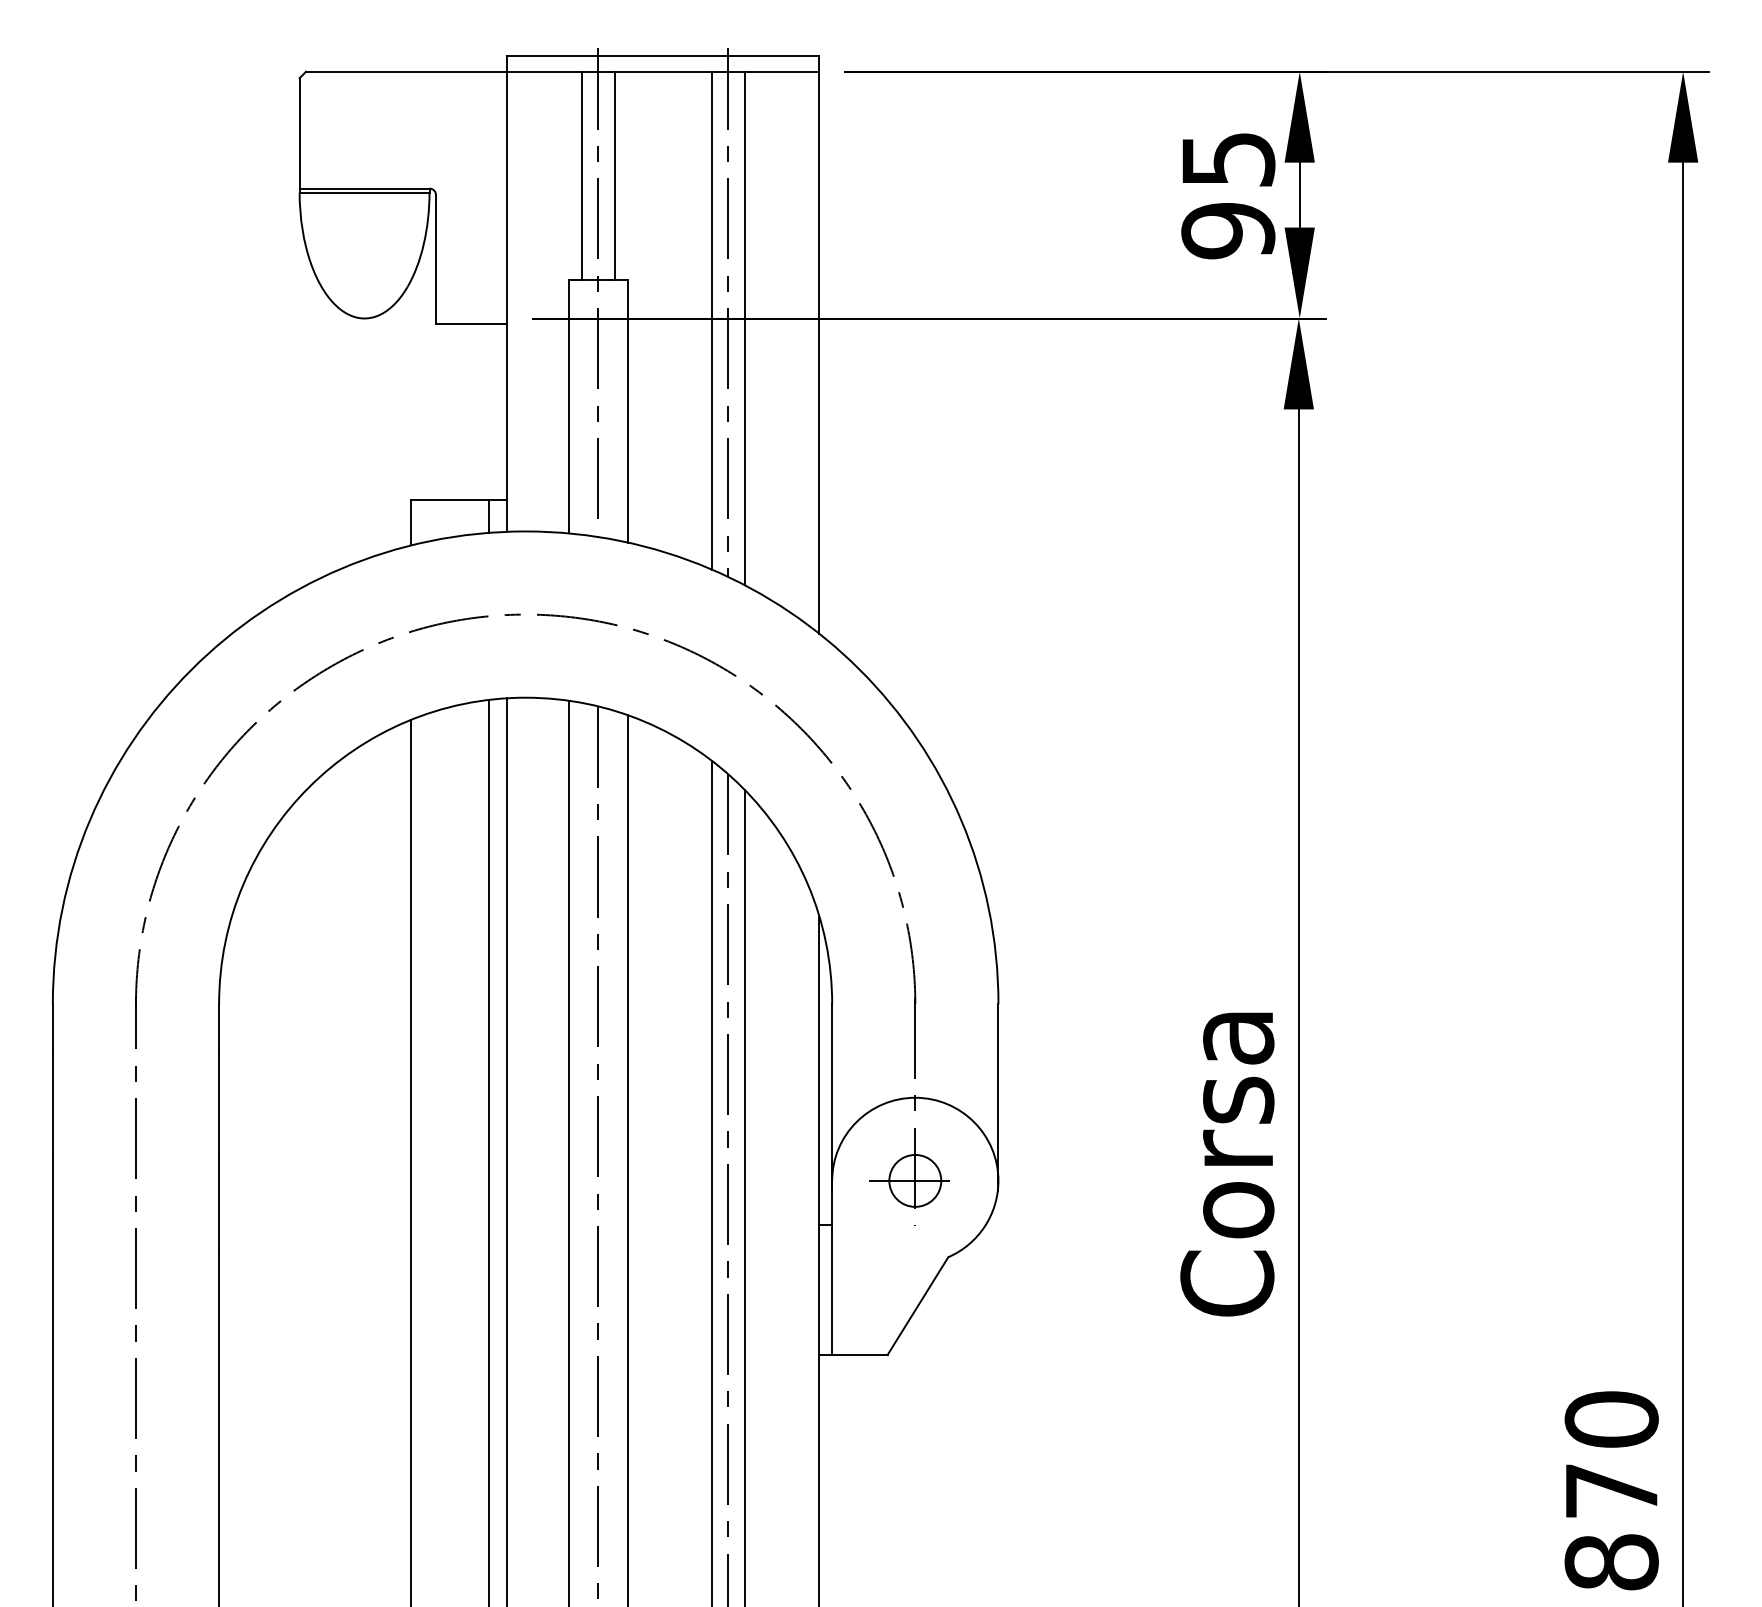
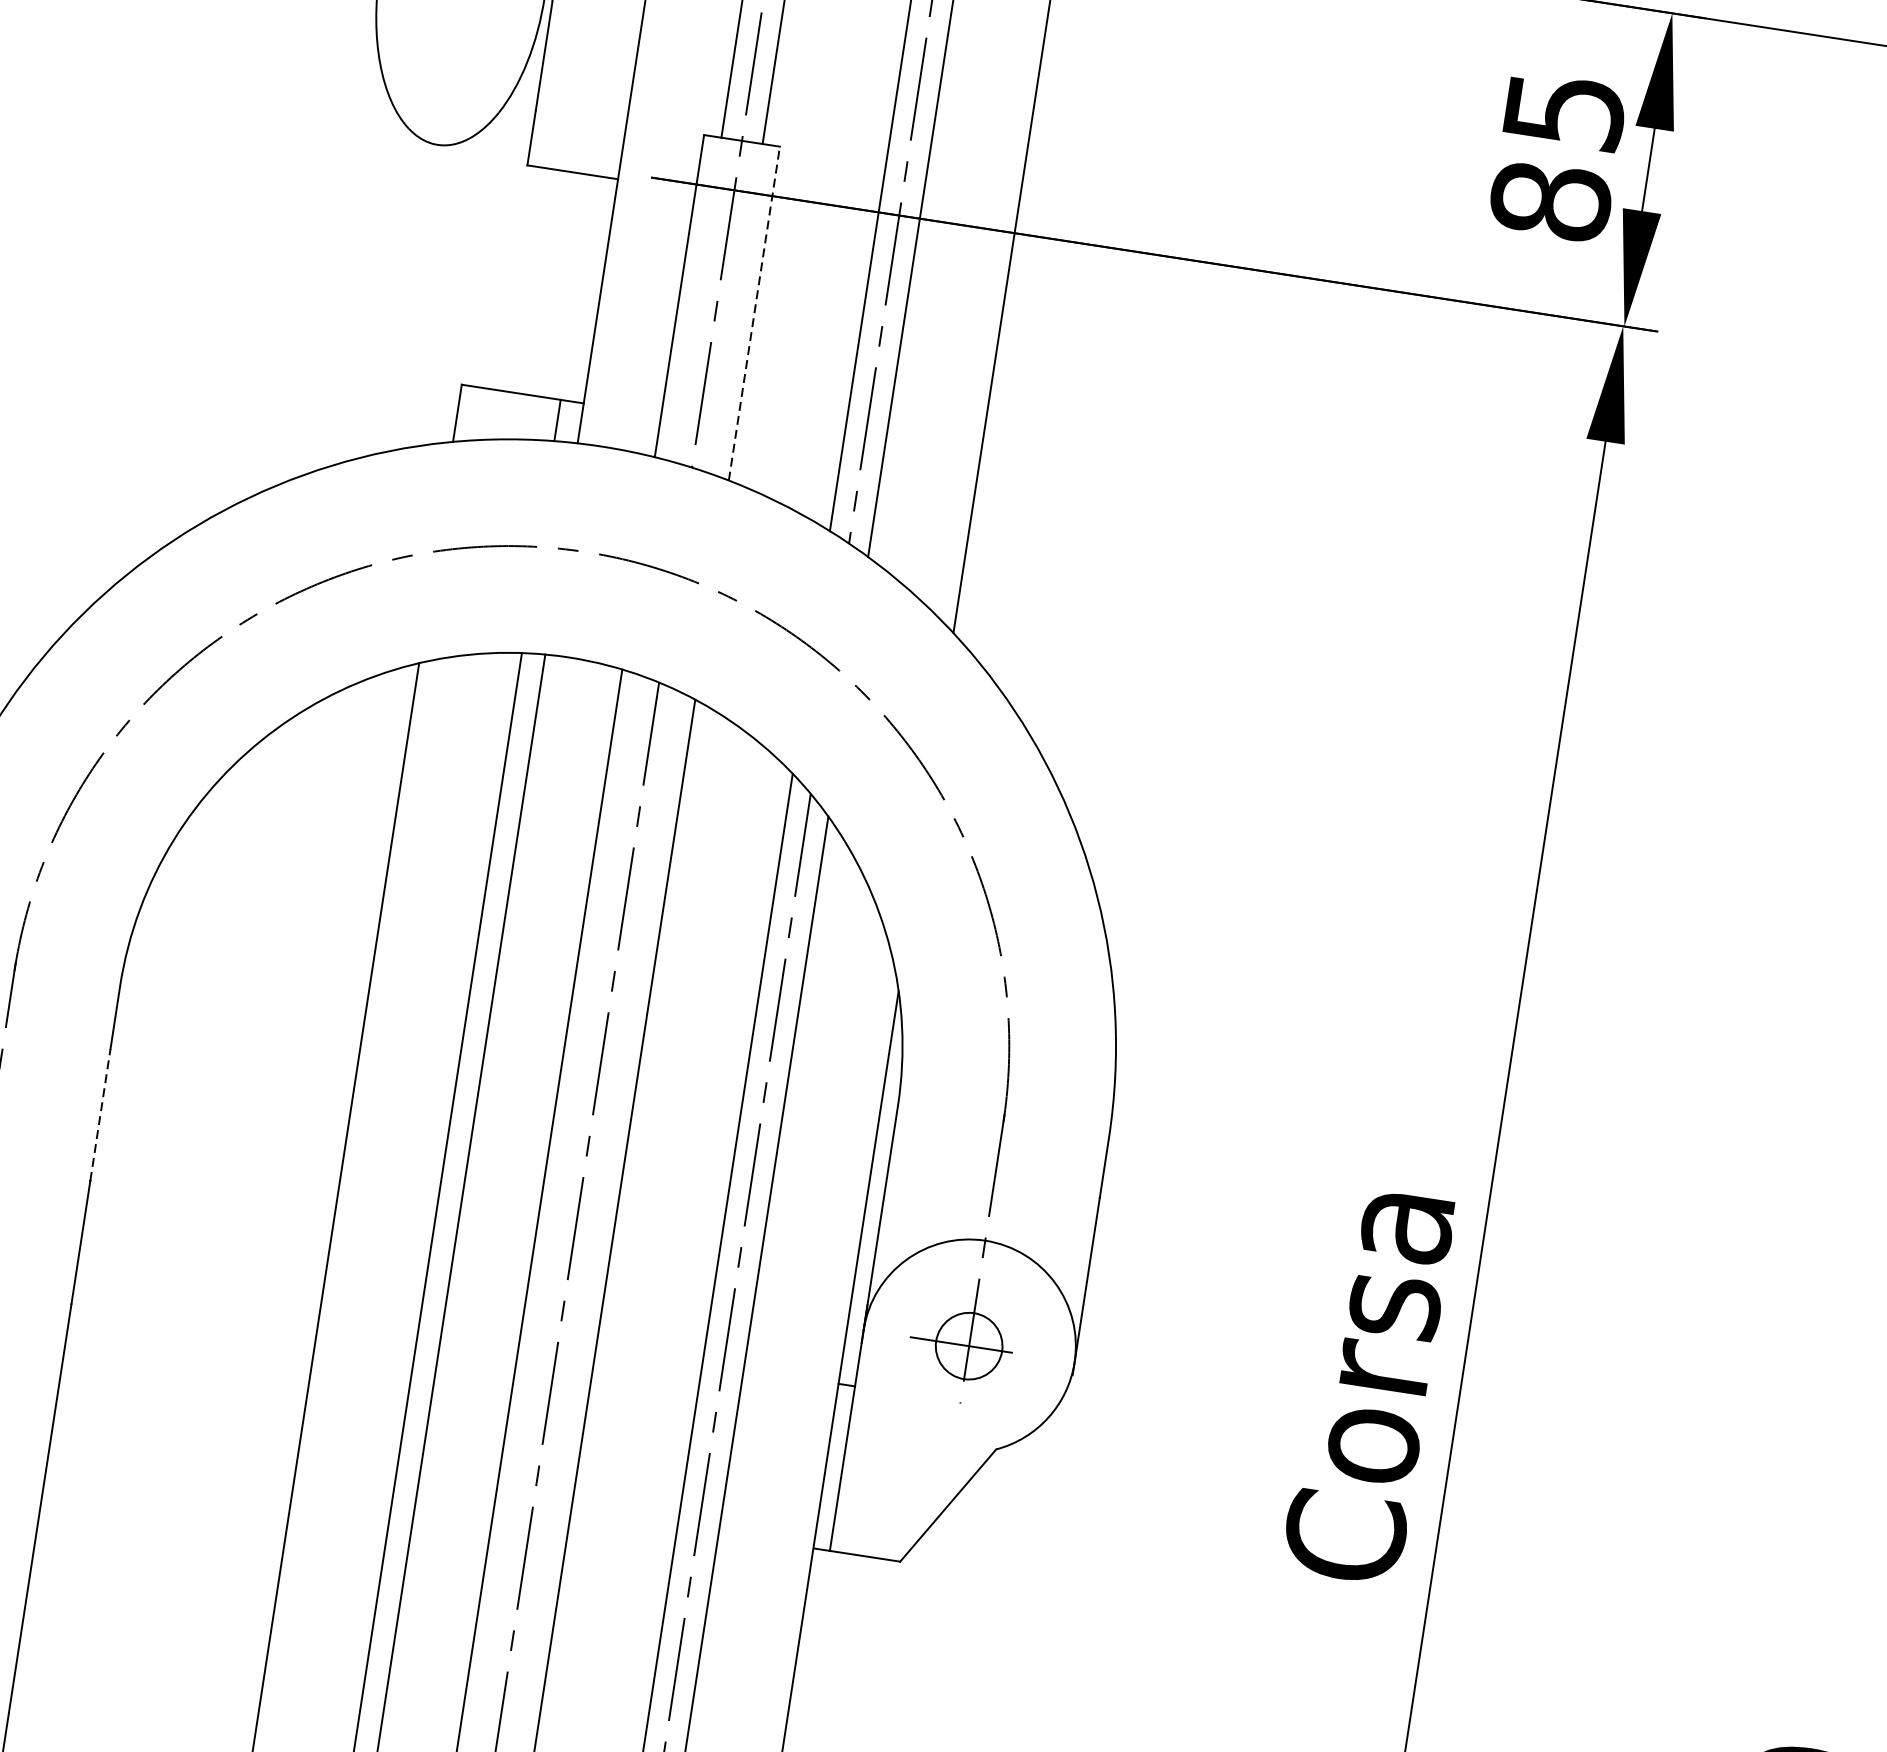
text: (1228, 230) -> (1551, 201), 95 -> 85
line: (628, 411) -> (754, 314), solid -> dashed
line: (219, 1105) -> (100, 1115), solid -> dashed

